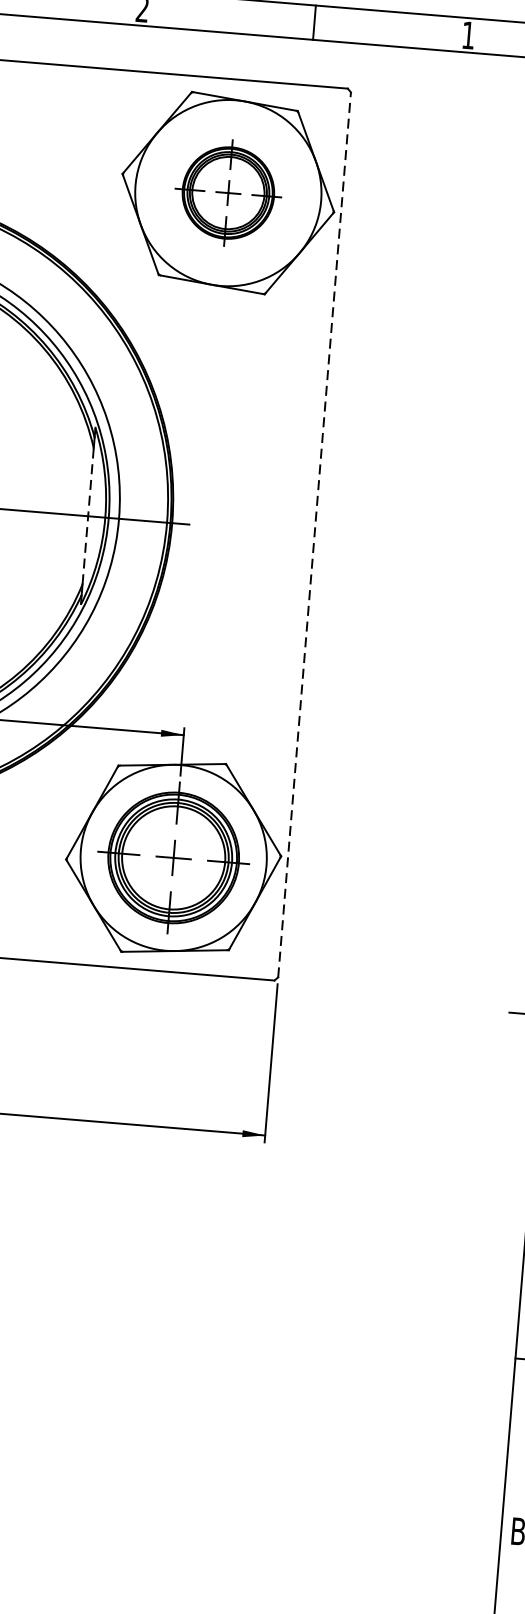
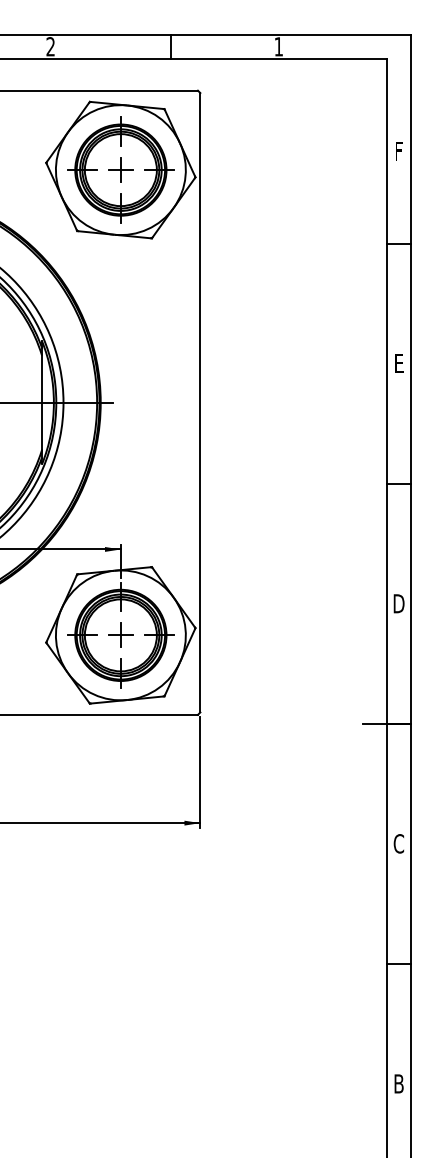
part: (227, 192) -> (120, 169), size x1.43
line: (87, 515) -> (41, 402), dashed -> solid
line: (314, 534) -> (200, 402), dashed -> solid

